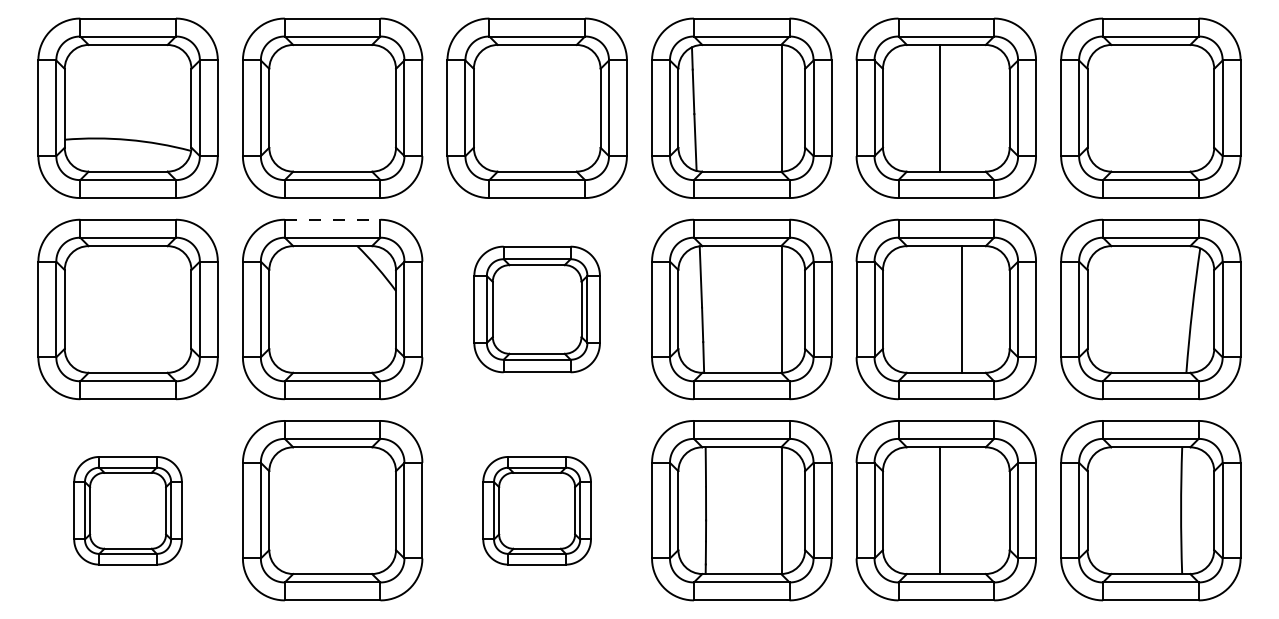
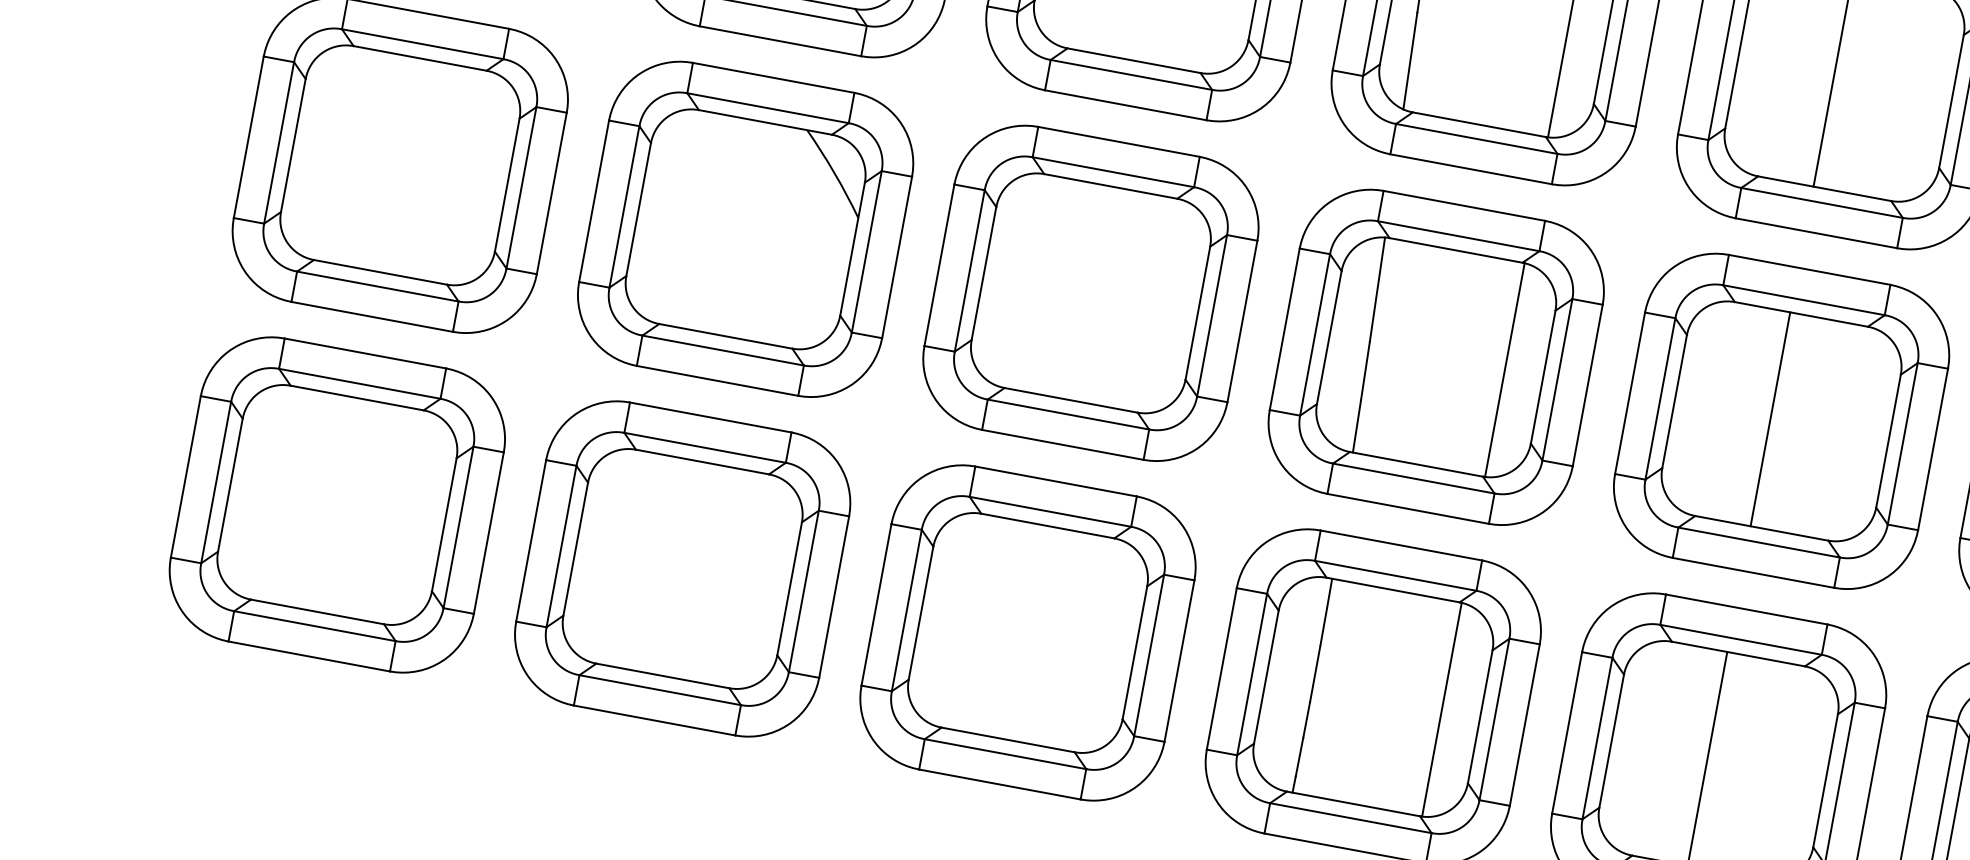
line: (332, 219) -> (773, 77), dashed -> solid
part: (536, 309) -> (1089, 293), size x1.43
line: (961, 309) -> (1770, 419), moved
part: (127, 510) -> (336, 504), size x1.67
part: (536, 510) -> (1026, 632), size x1.67

